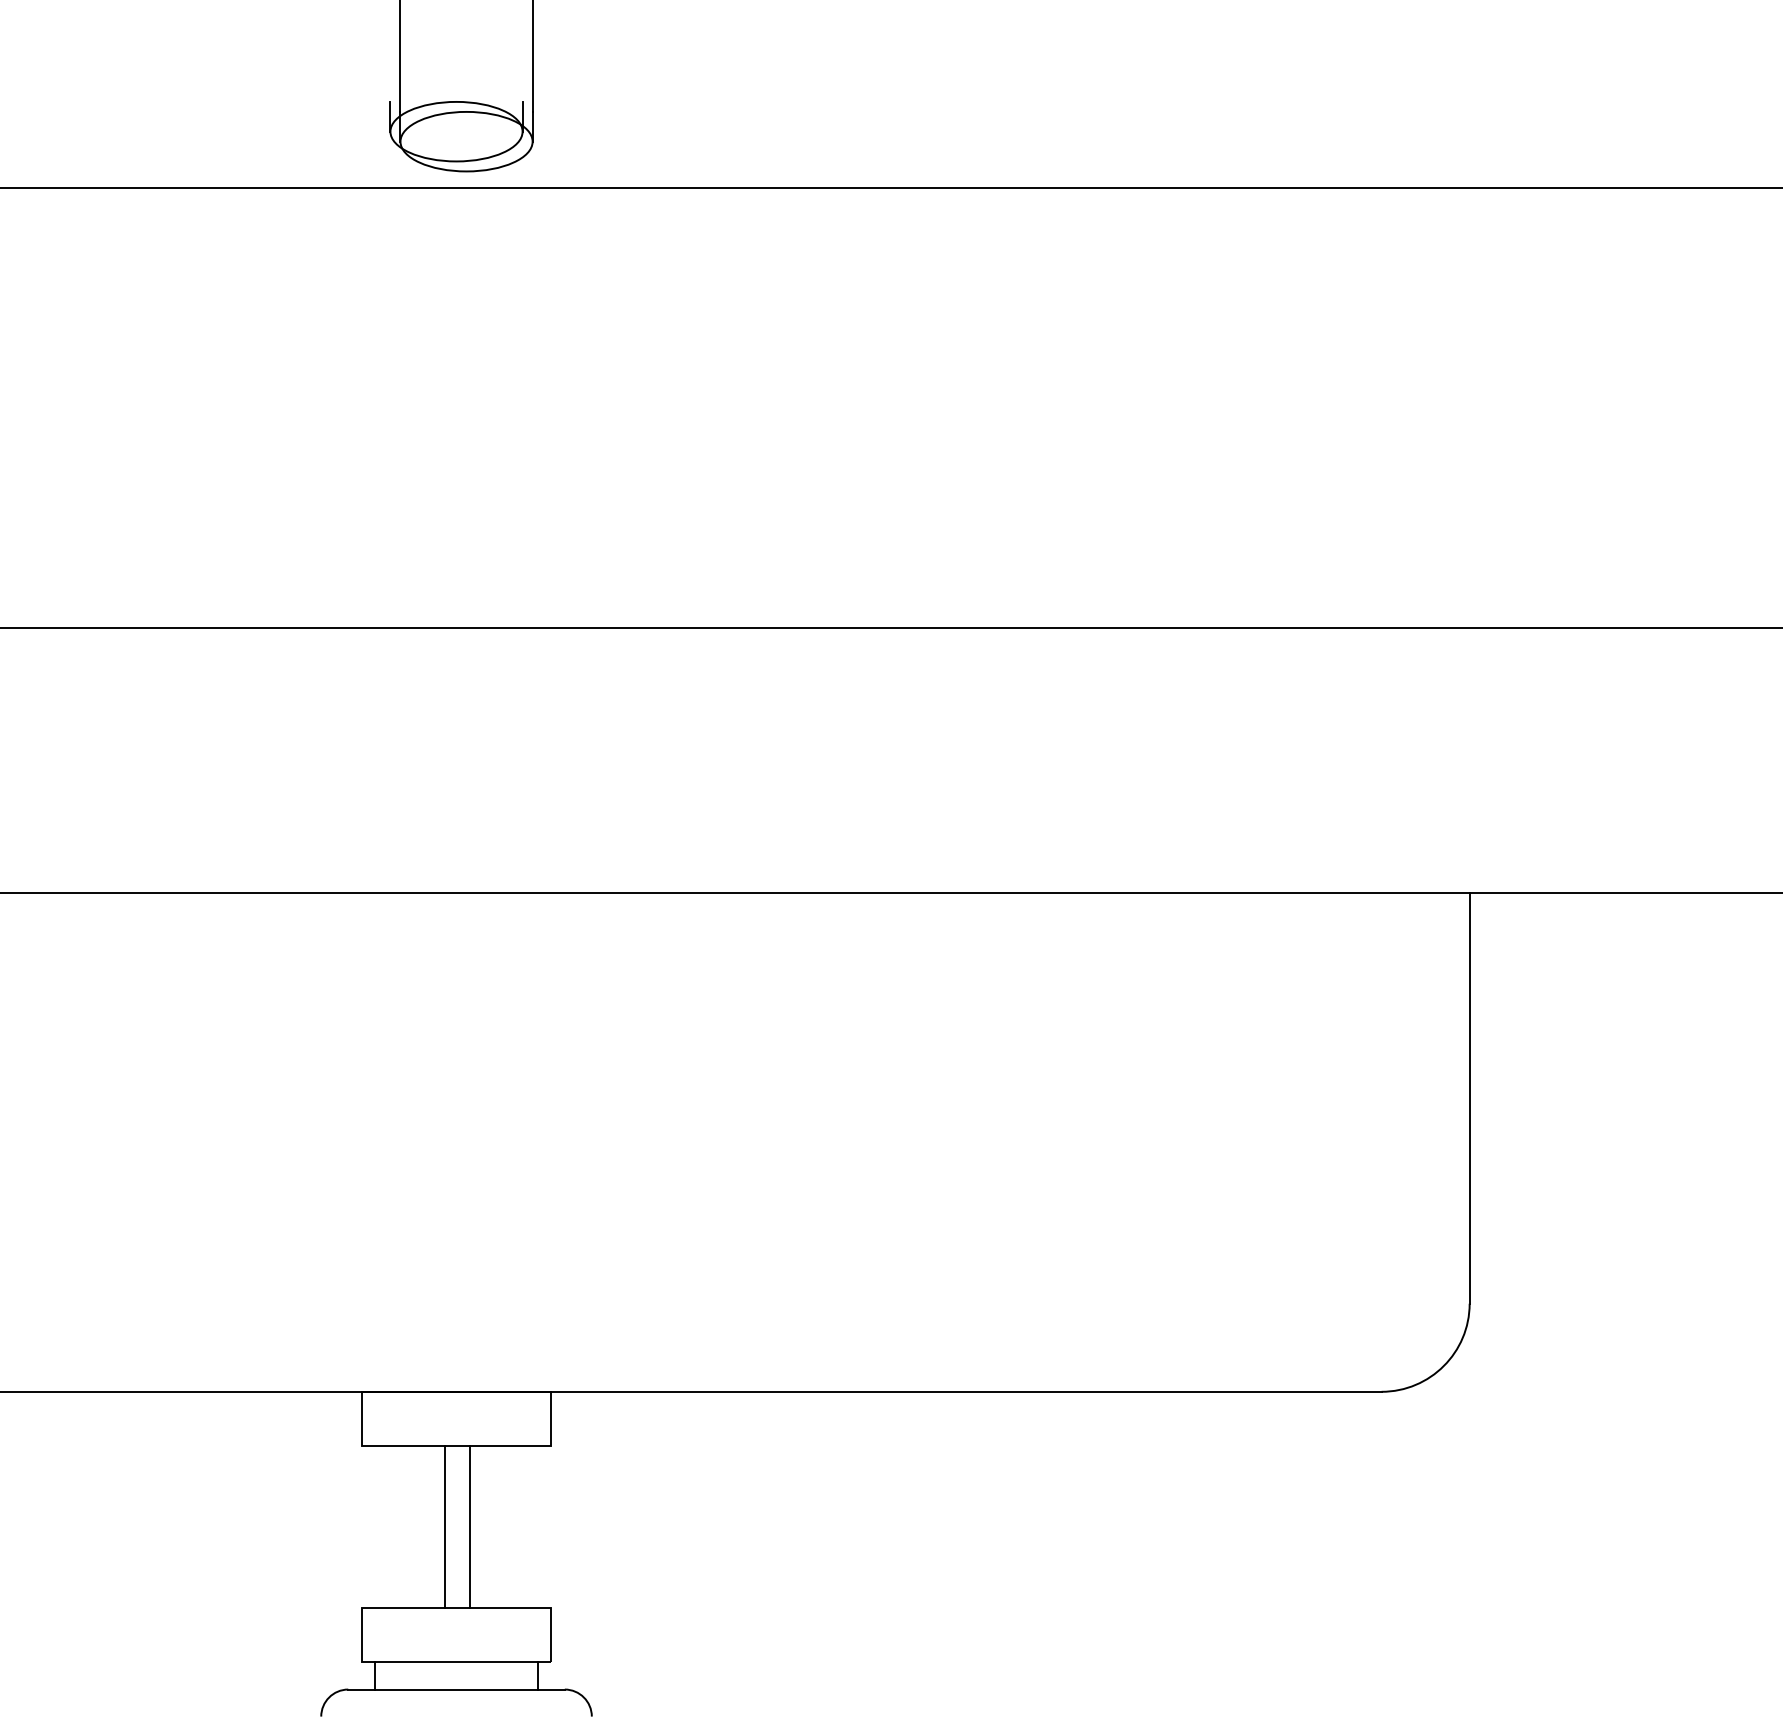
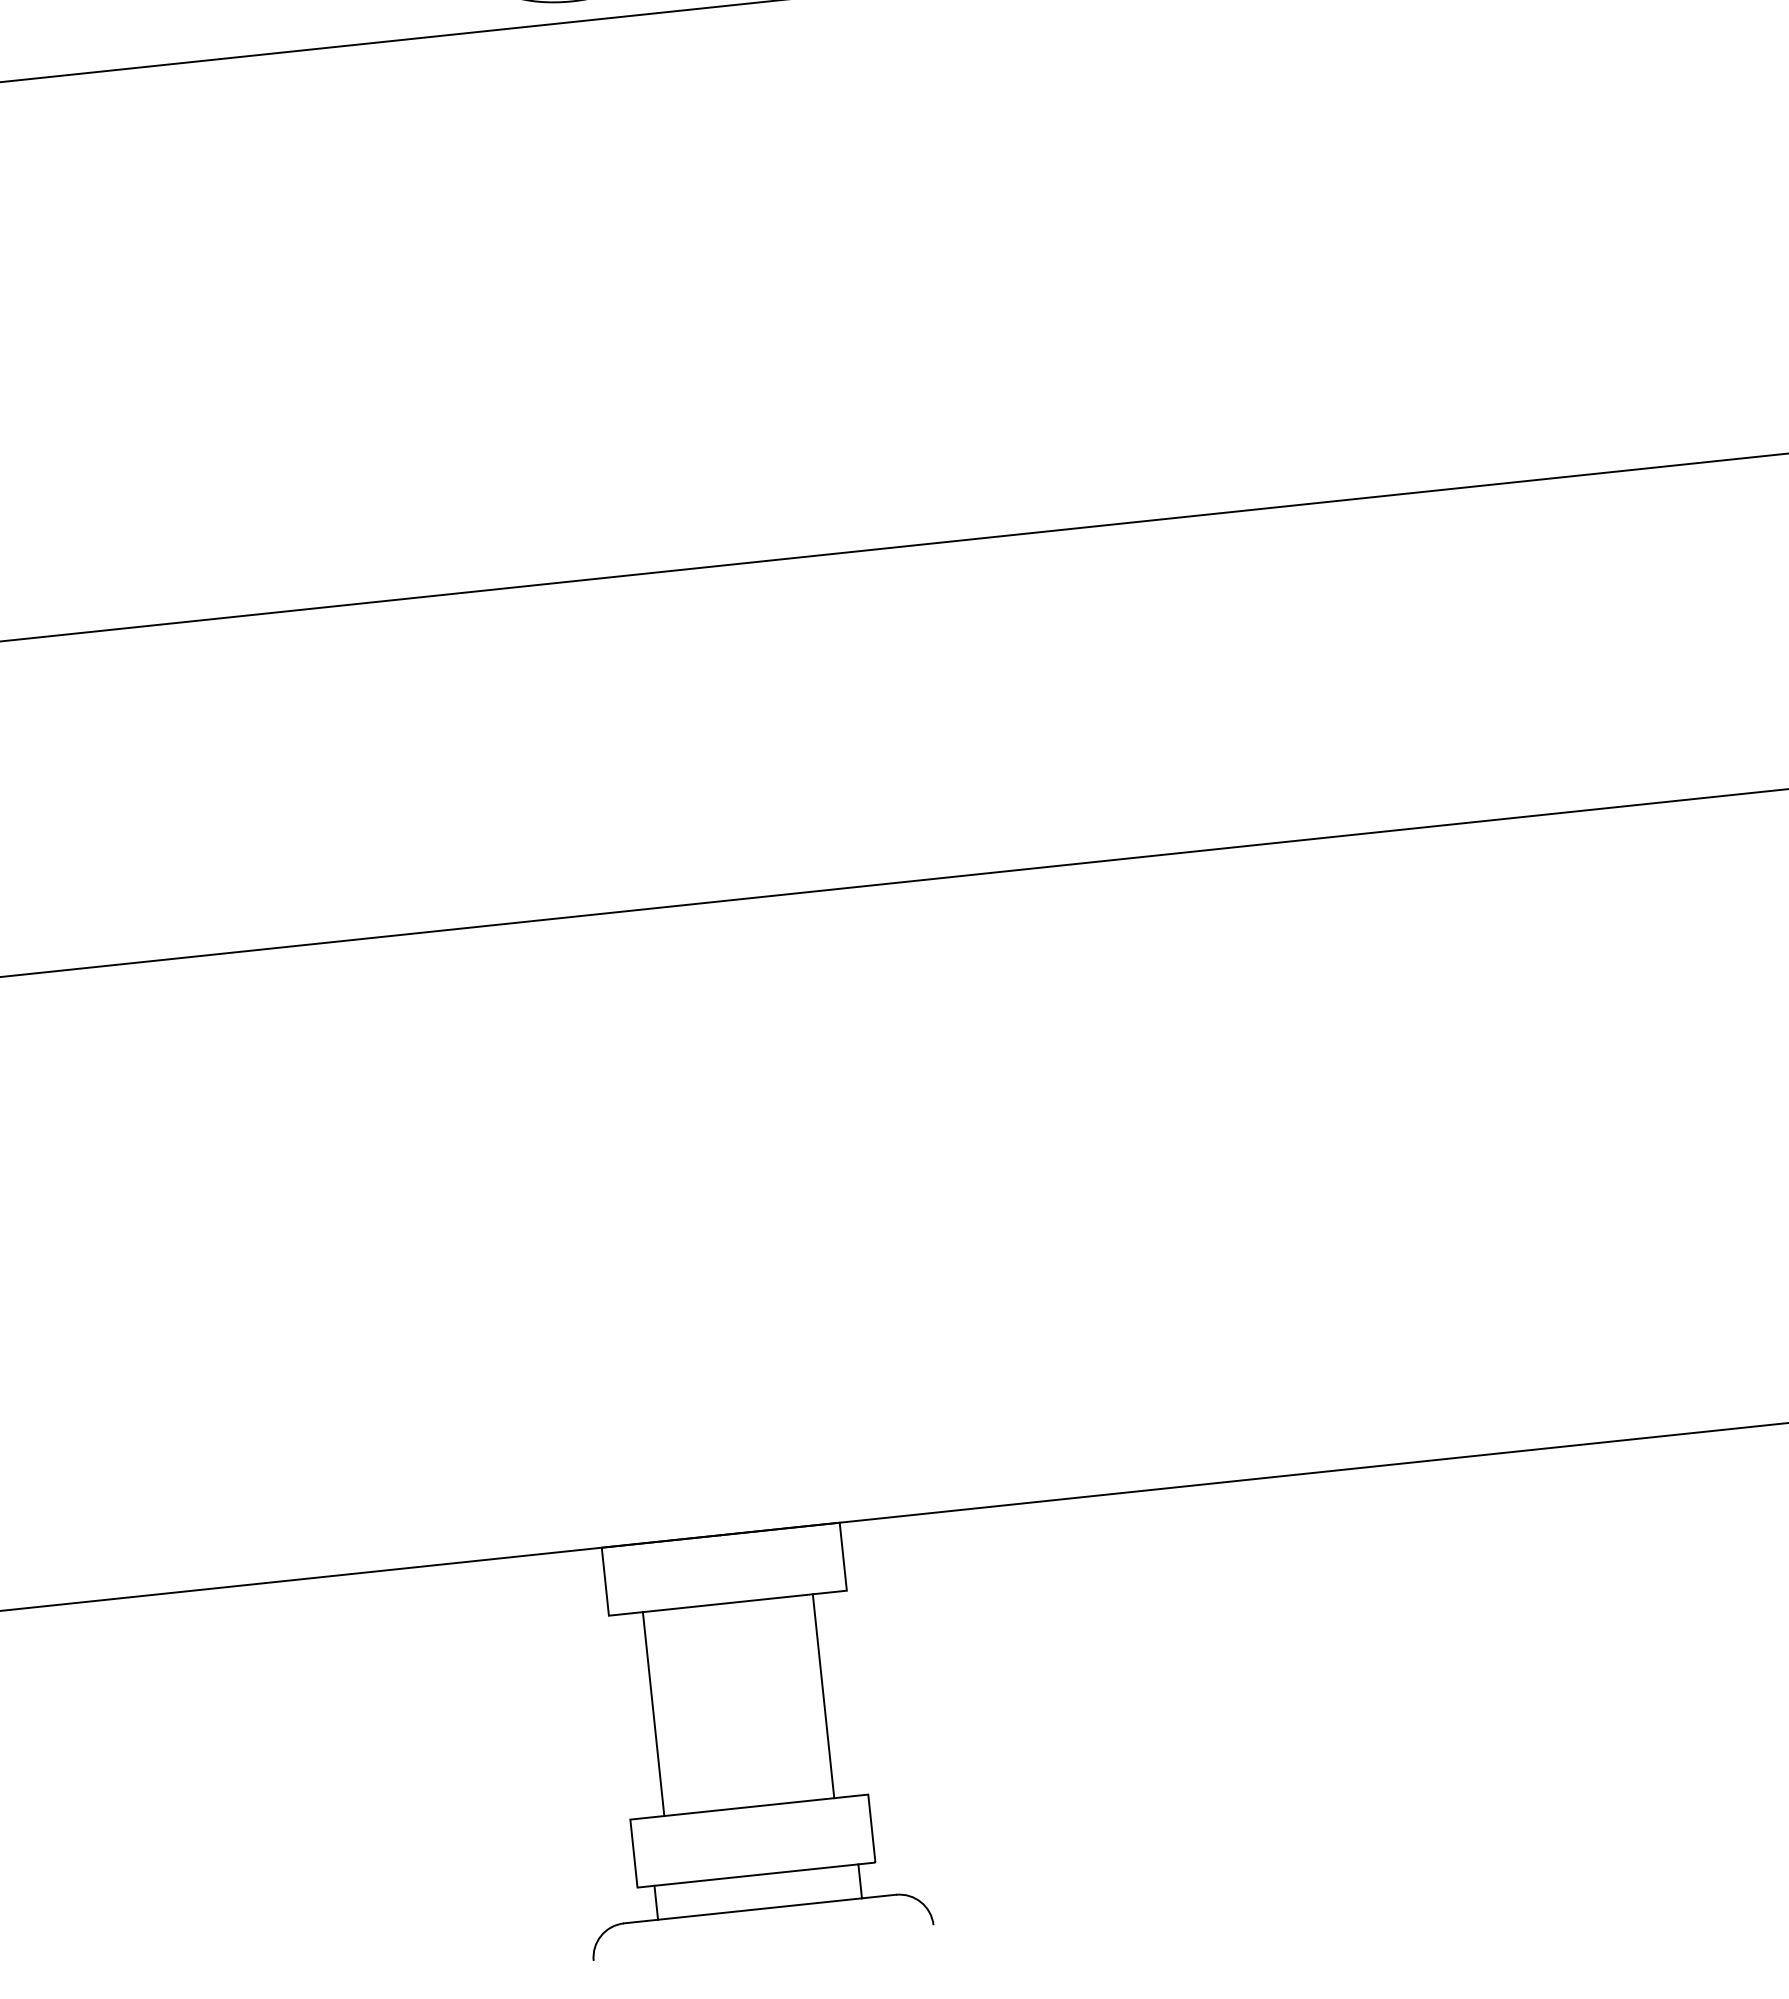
line: (444, 1526) -> (653, 1713), moved
line: (470, 1526) -> (823, 1695), moved

